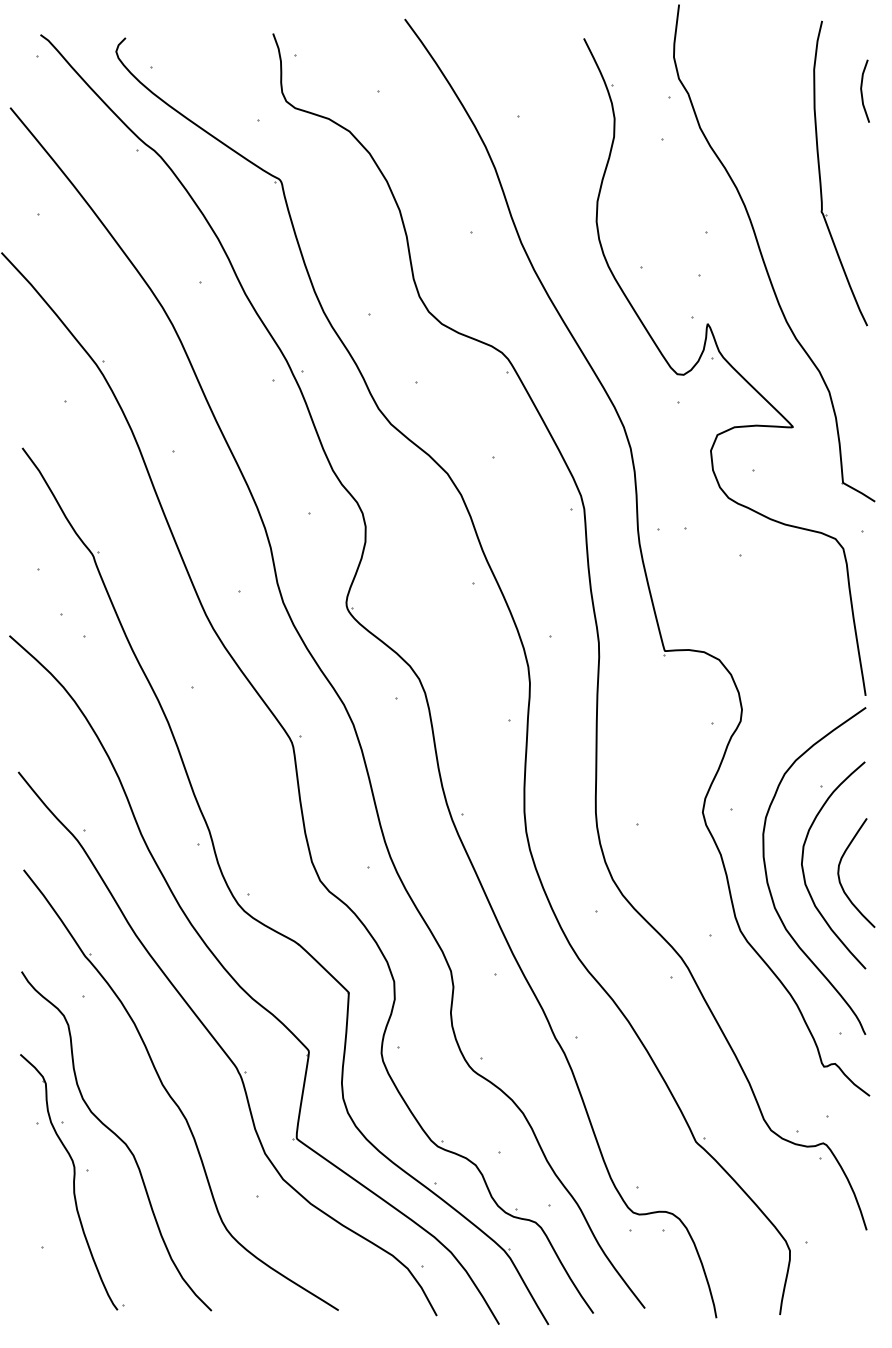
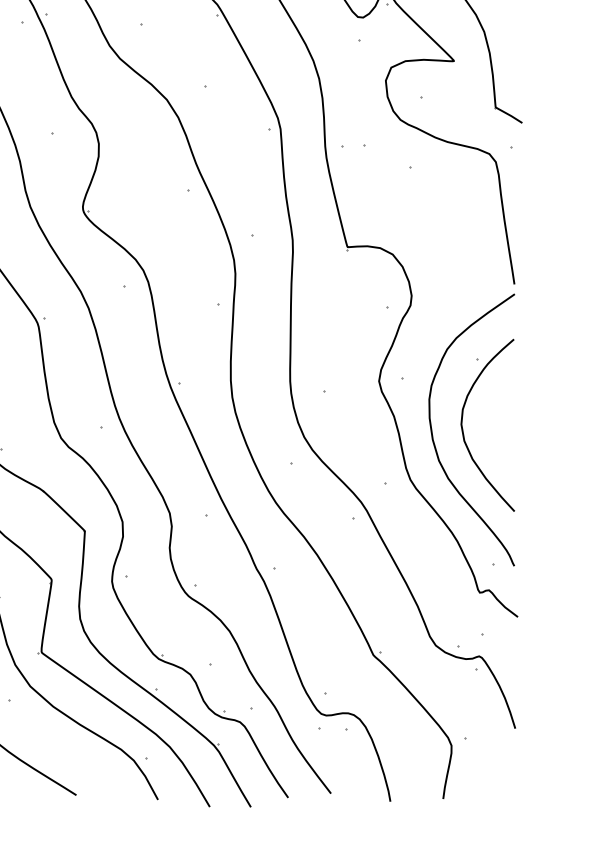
curve: (839, 872) -> (492, 431), removed

